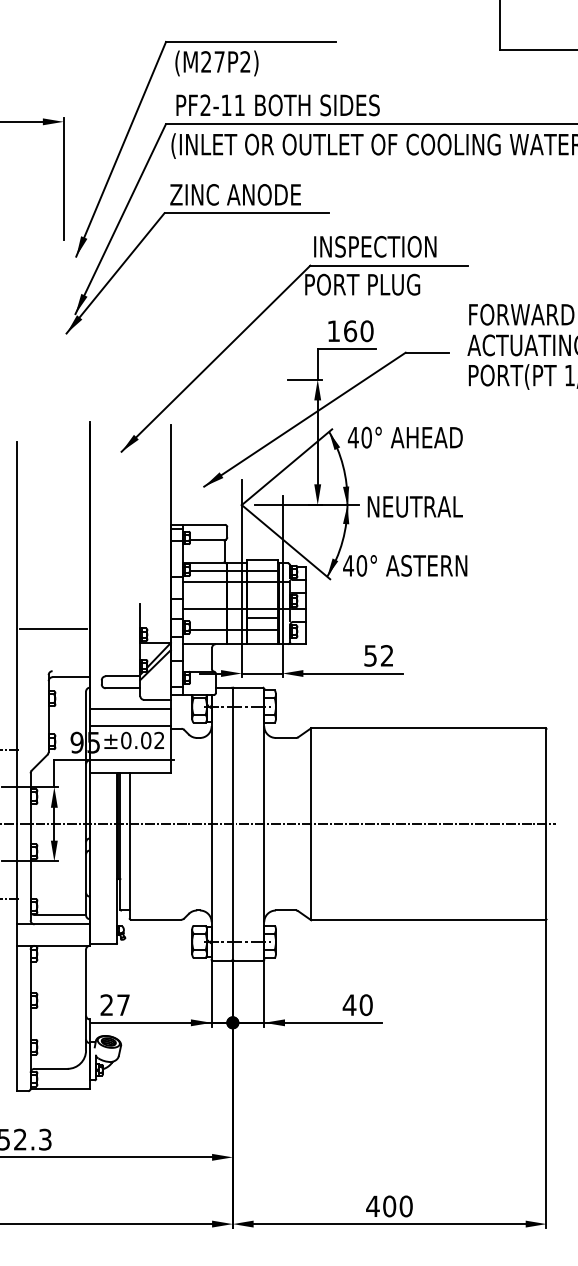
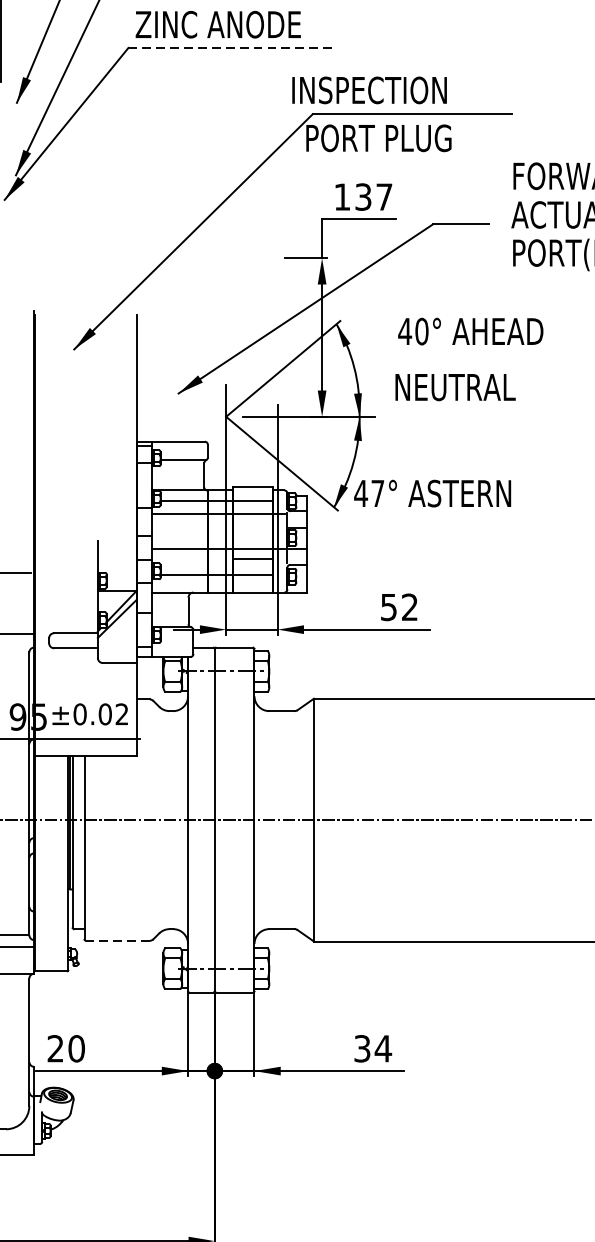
line: (247, 213) -> (233, 48), solid -> dashed
text: (375, 246) -> (369, 89), moved
text: (358, 331) -> (373, 197), 160 -> 137
text: (404, 437) -> (469, 331), moved
text: (414, 506) -> (454, 386), moved
text: (361, 565) -> (377, 493), 40° -> 47°
line: (130, 708) -> (85, 673), removed
line: (130, 726) -> (85, 696), removed
line: (156, 919) -> (118, 940), solid -> dashed
text: (123, 1005) -> (76, 1049), 27 -> 20
text: (357, 1005) -> (372, 1049), 40 -> 34

